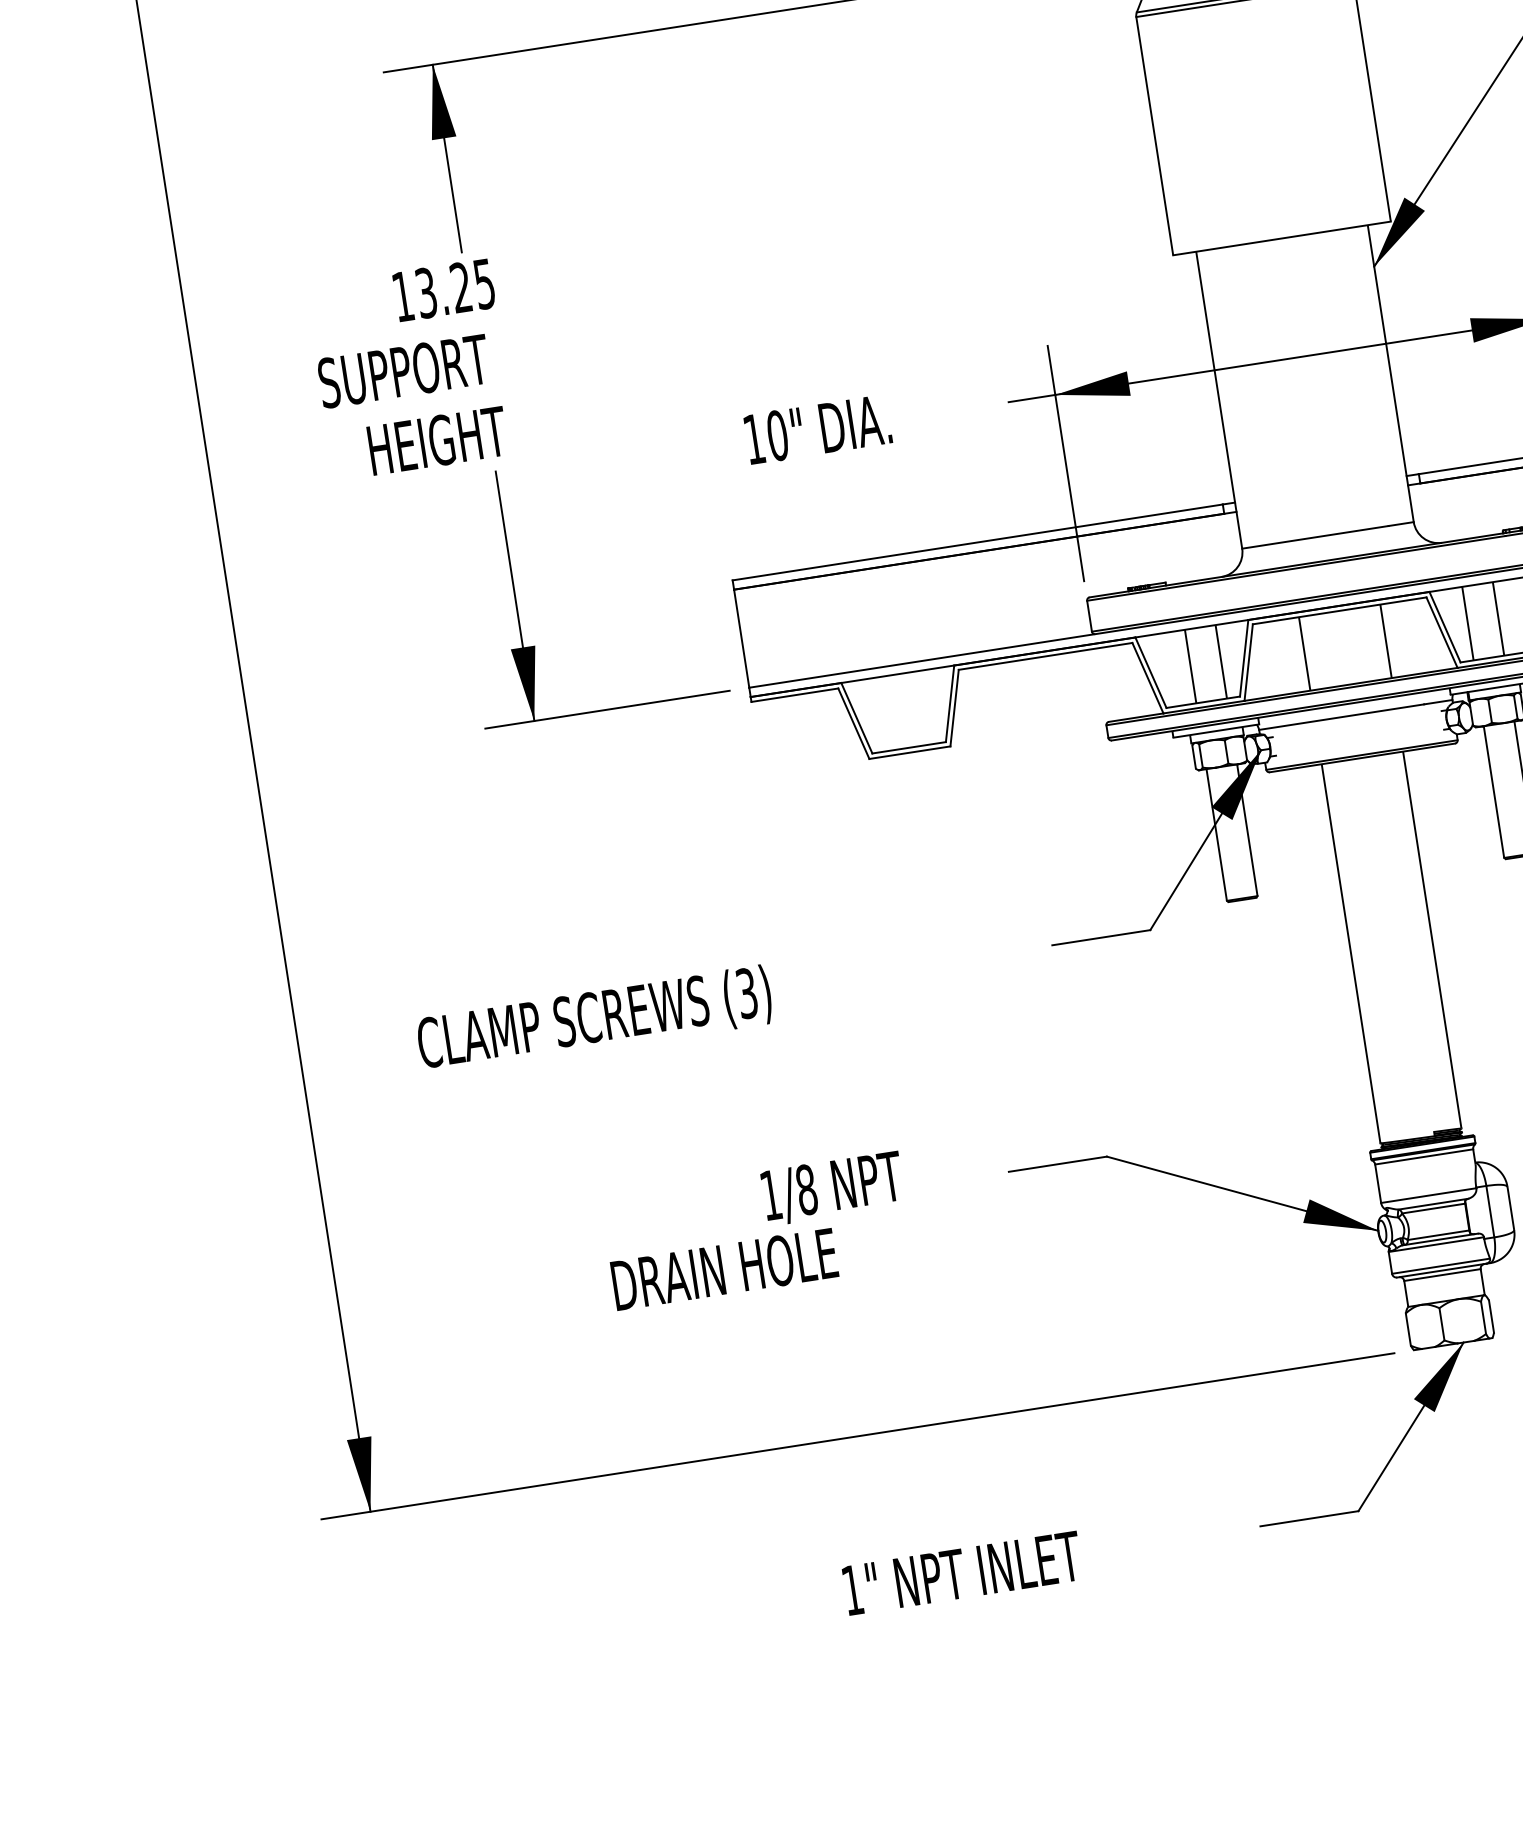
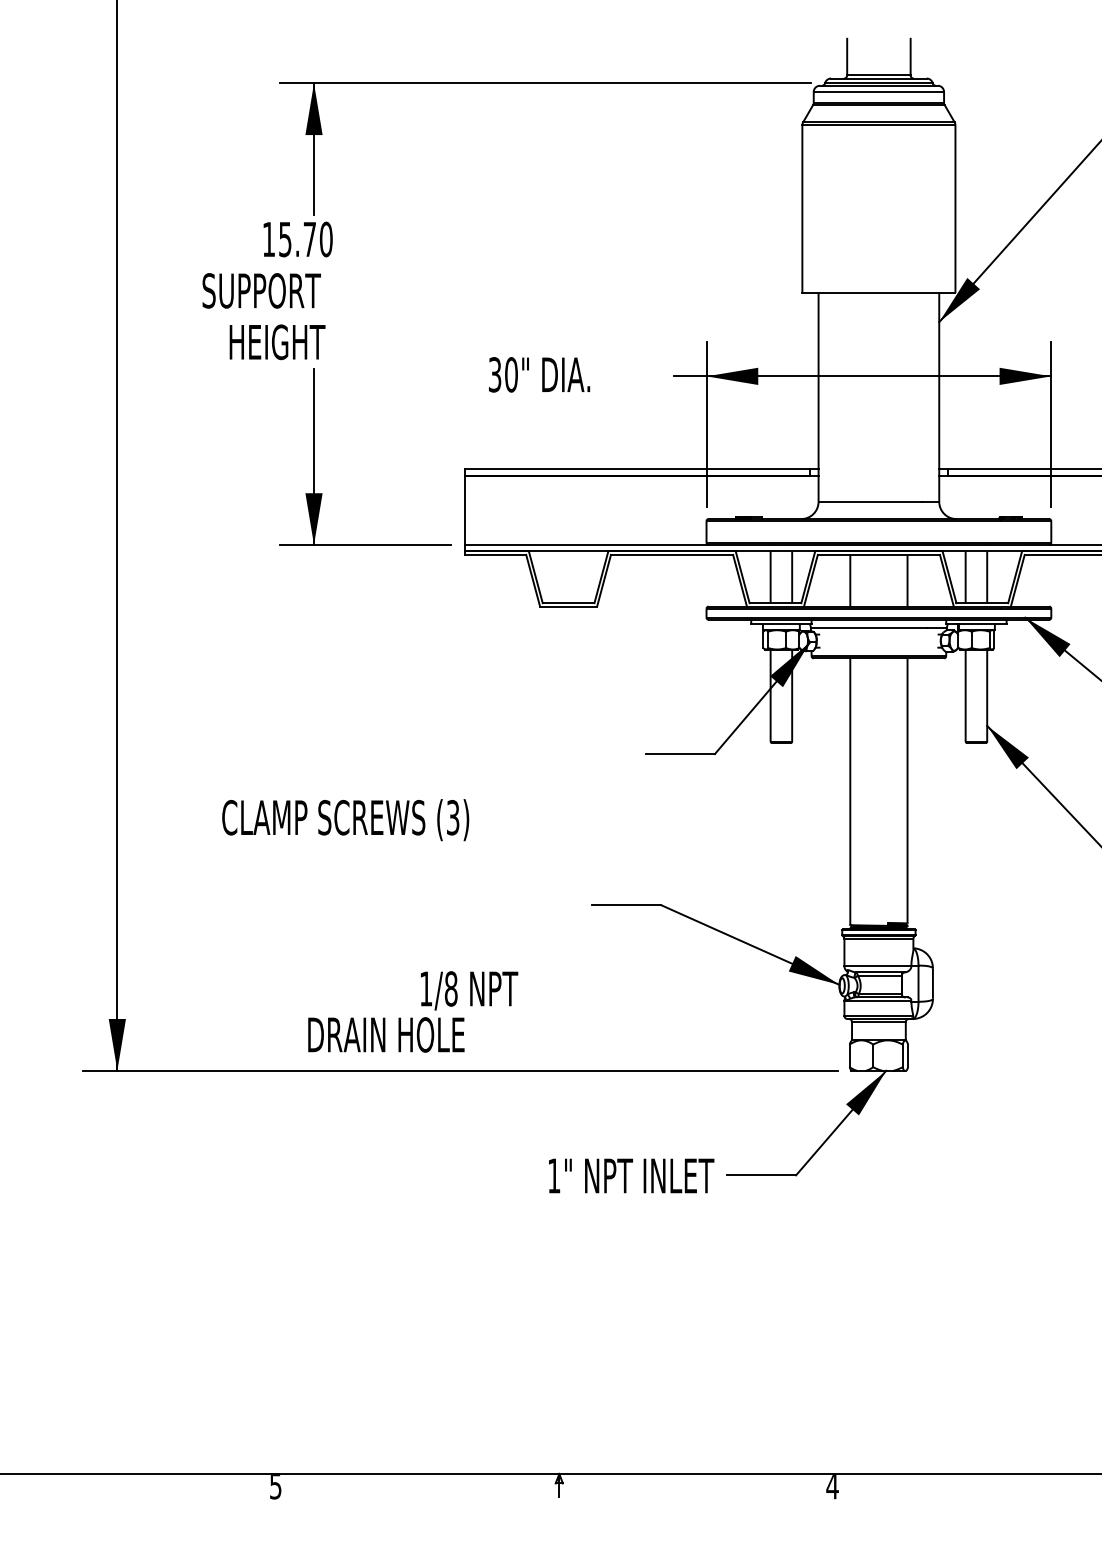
text: (455, 288) -> (305, 239), 13.25 -> 15.70
text: (754, 438) -> (495, 374), 10" -> 30"
text: (594, 1021) -> (345, 820), moved
text: (758, 1230) -> (413, 1011), moved
text: (962, 1572) -> (631, 1175), moved

